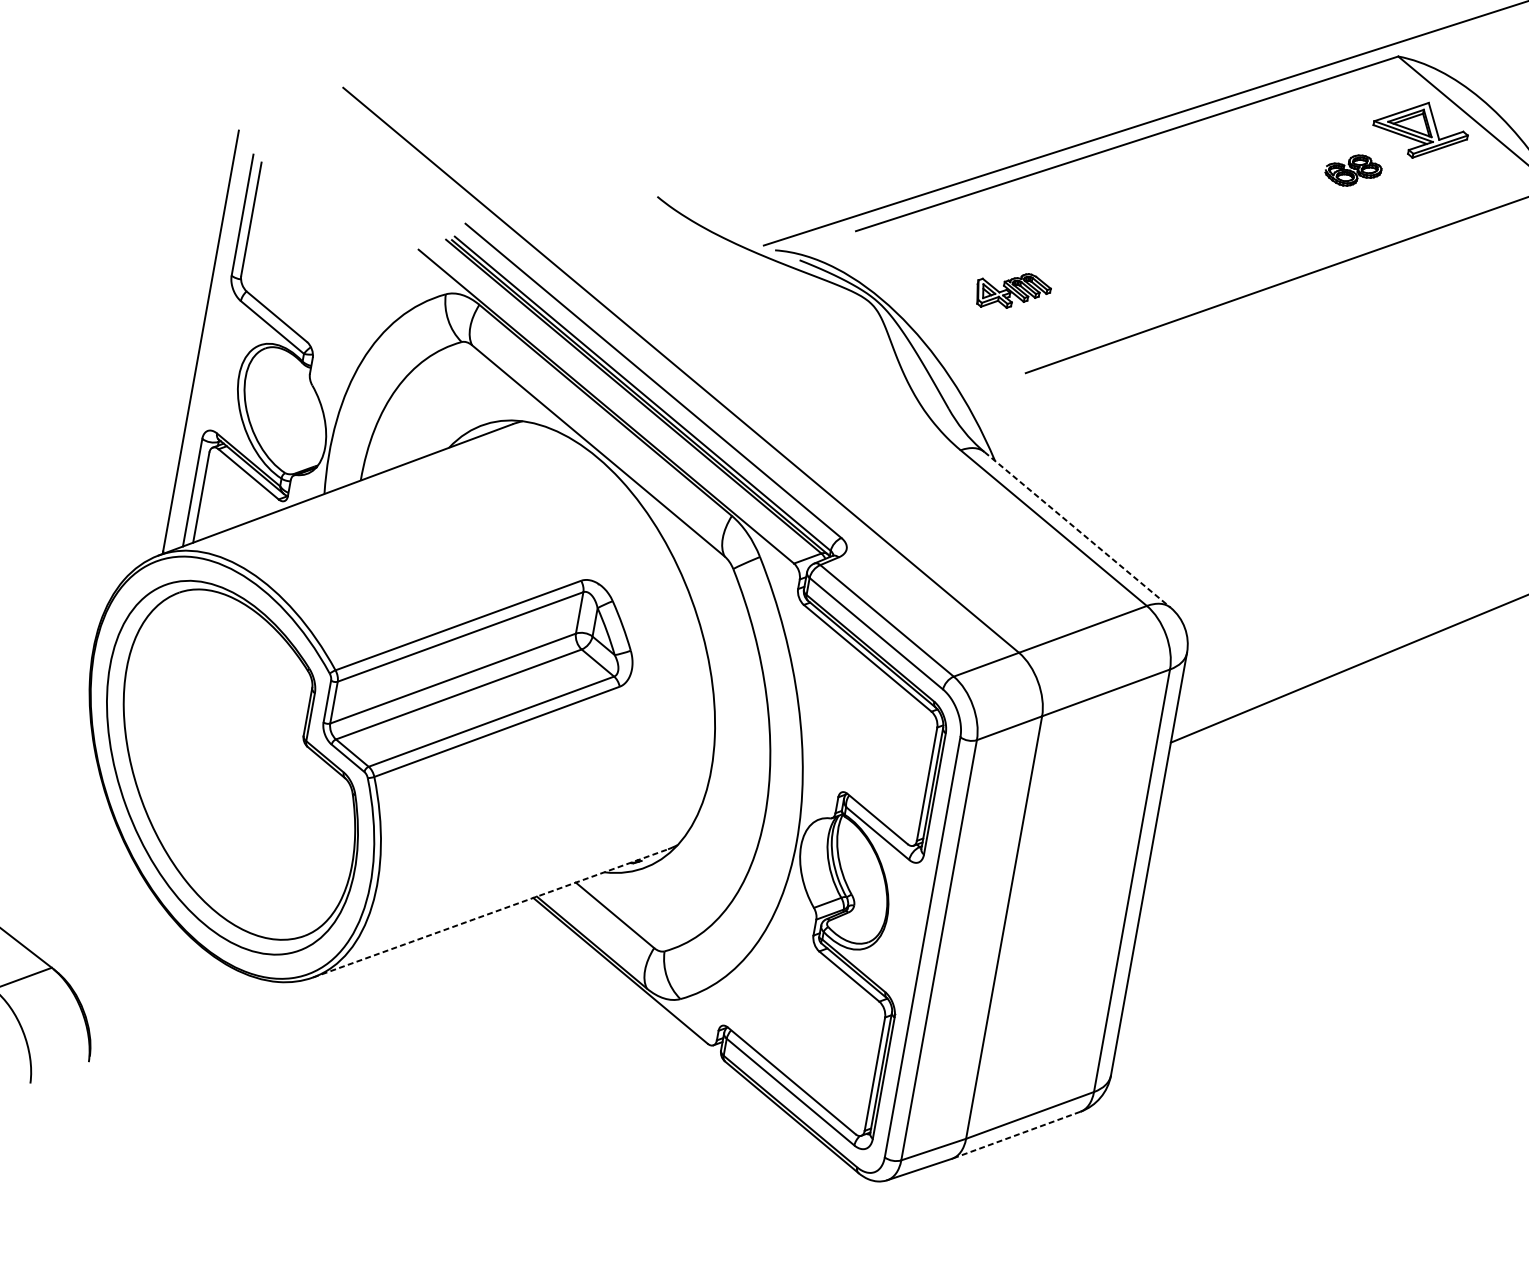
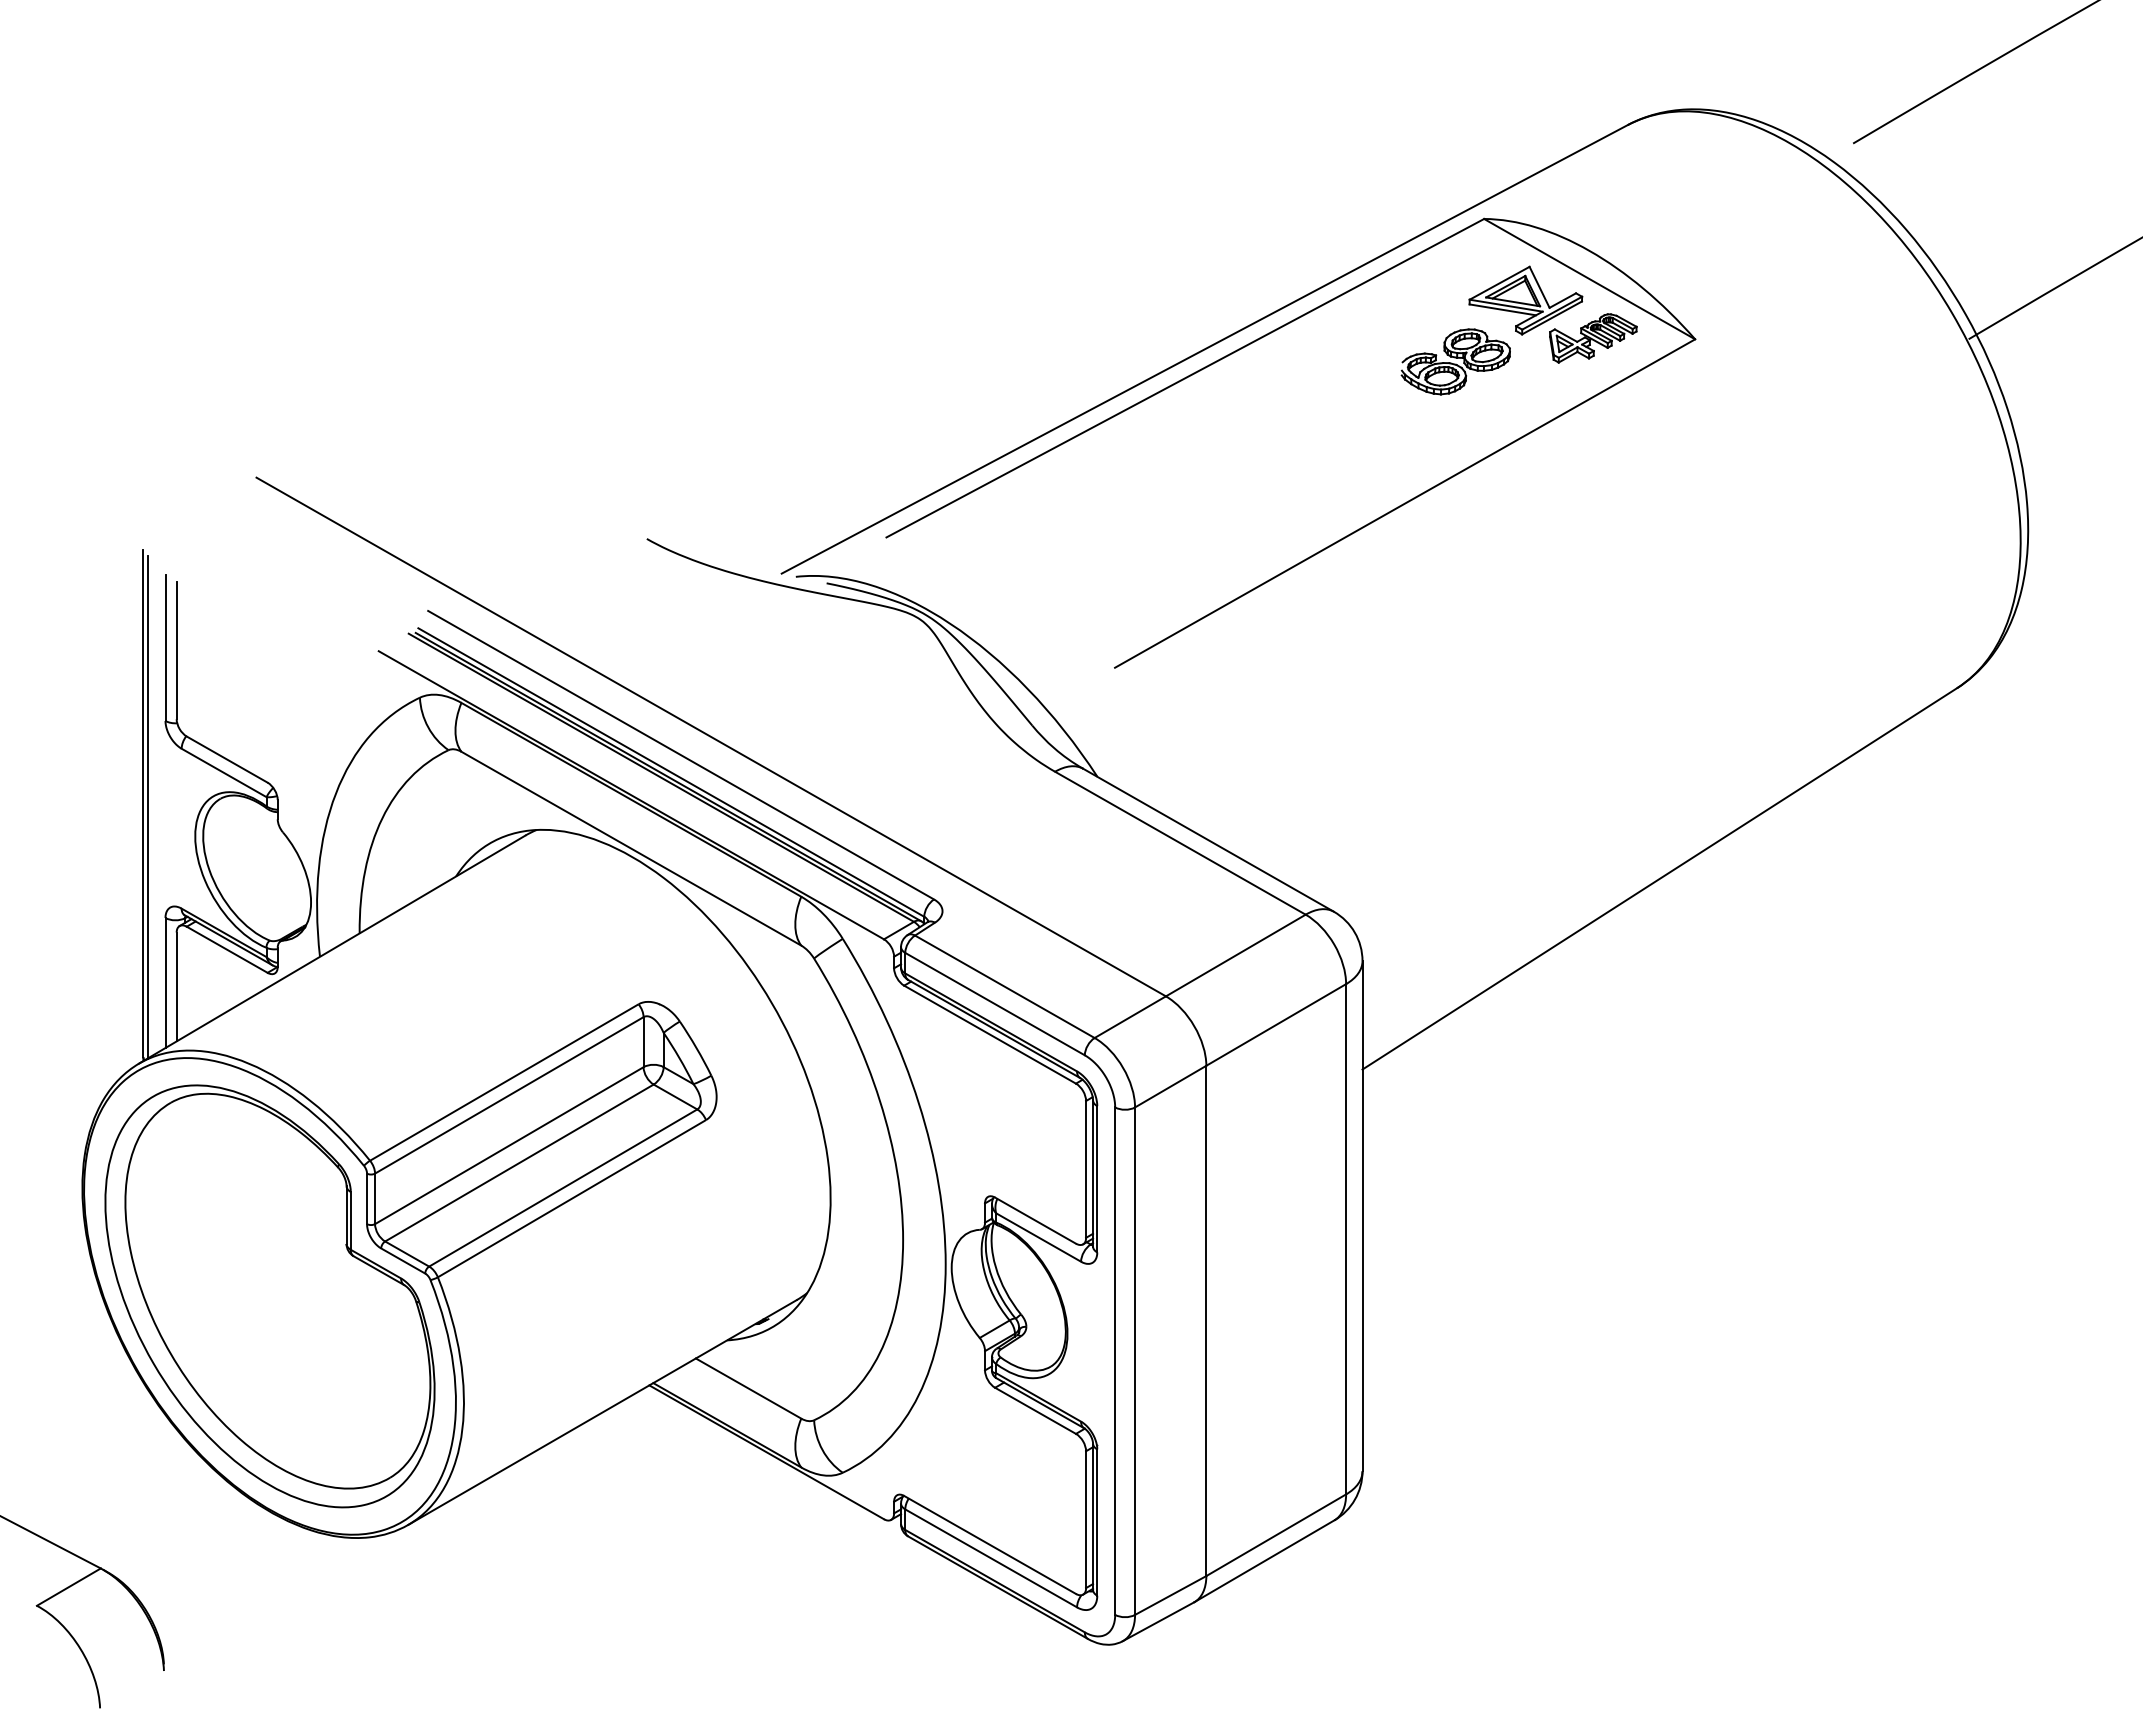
part: (1353, 170) -> (1455, 361), size x1.67
part: (1013, 292) -> (1593, 338), moved
line: (204, 343) -> (147, 806), added
line: (1077, 530) -> (1208, 840), dashed -> solid
line: (491, 913) -> (603, 1412), dashed -> solid
line: (1016, 1135) -> (1264, 1561), dashed -> solid

